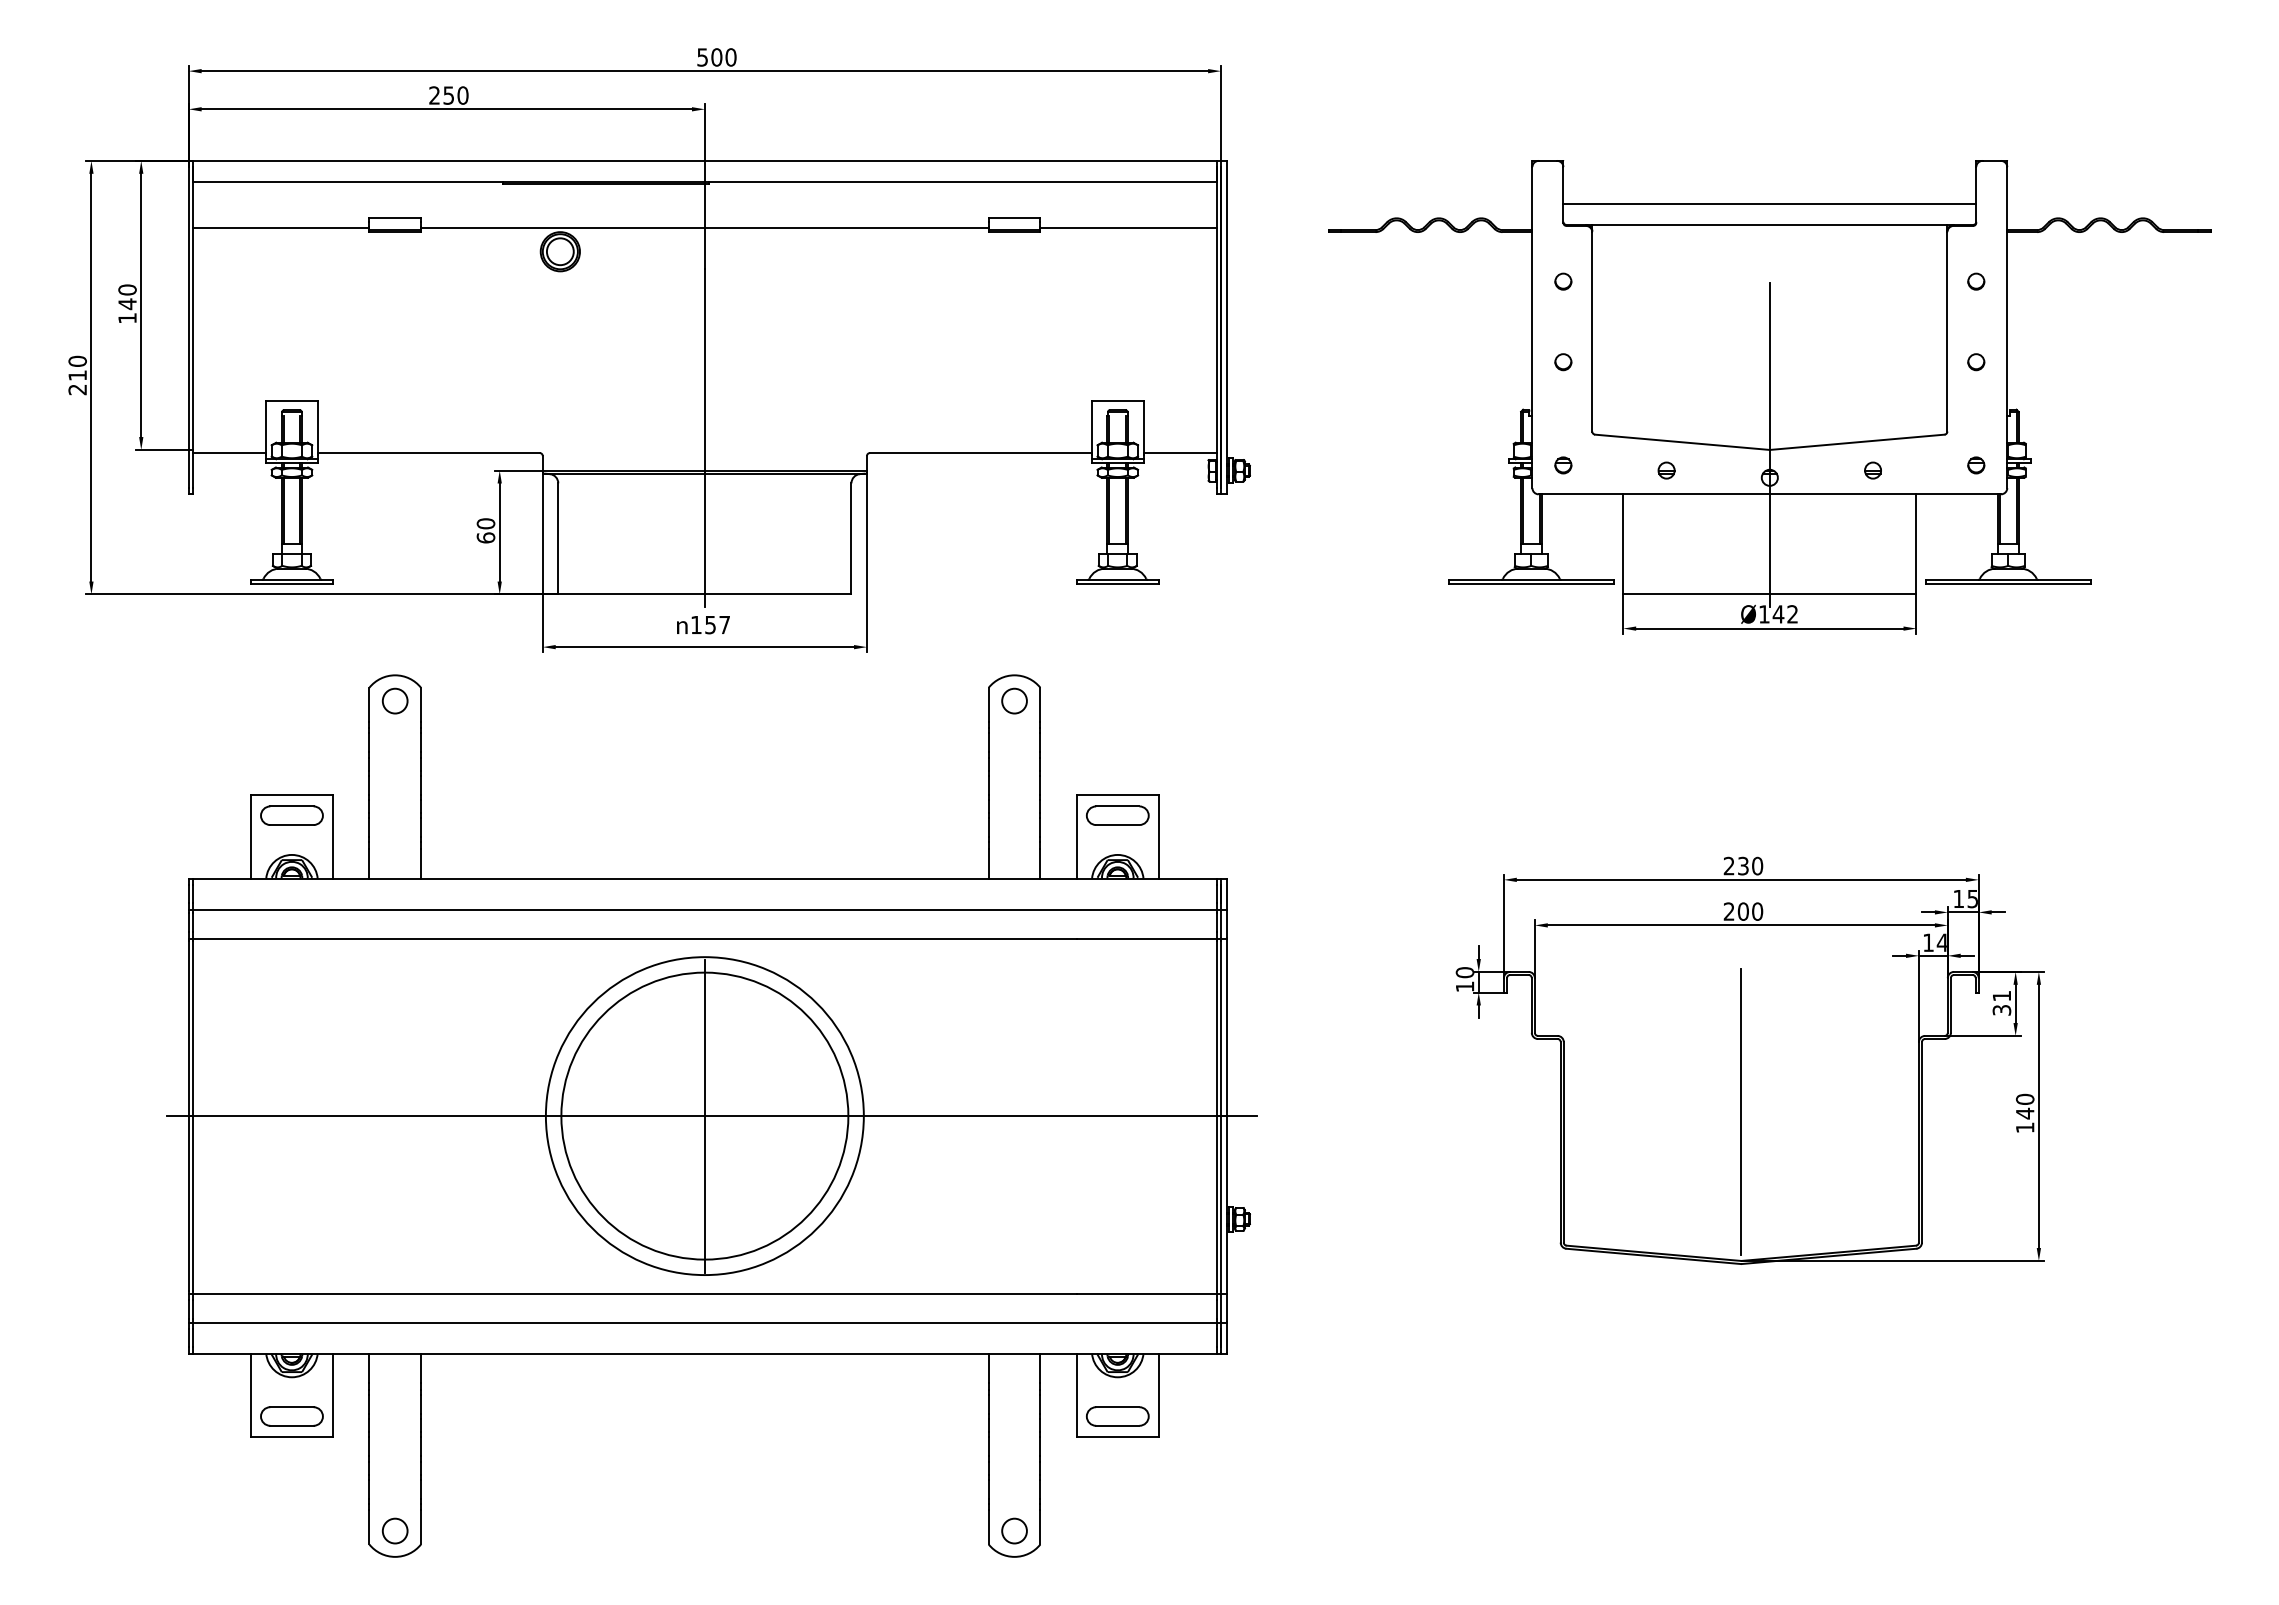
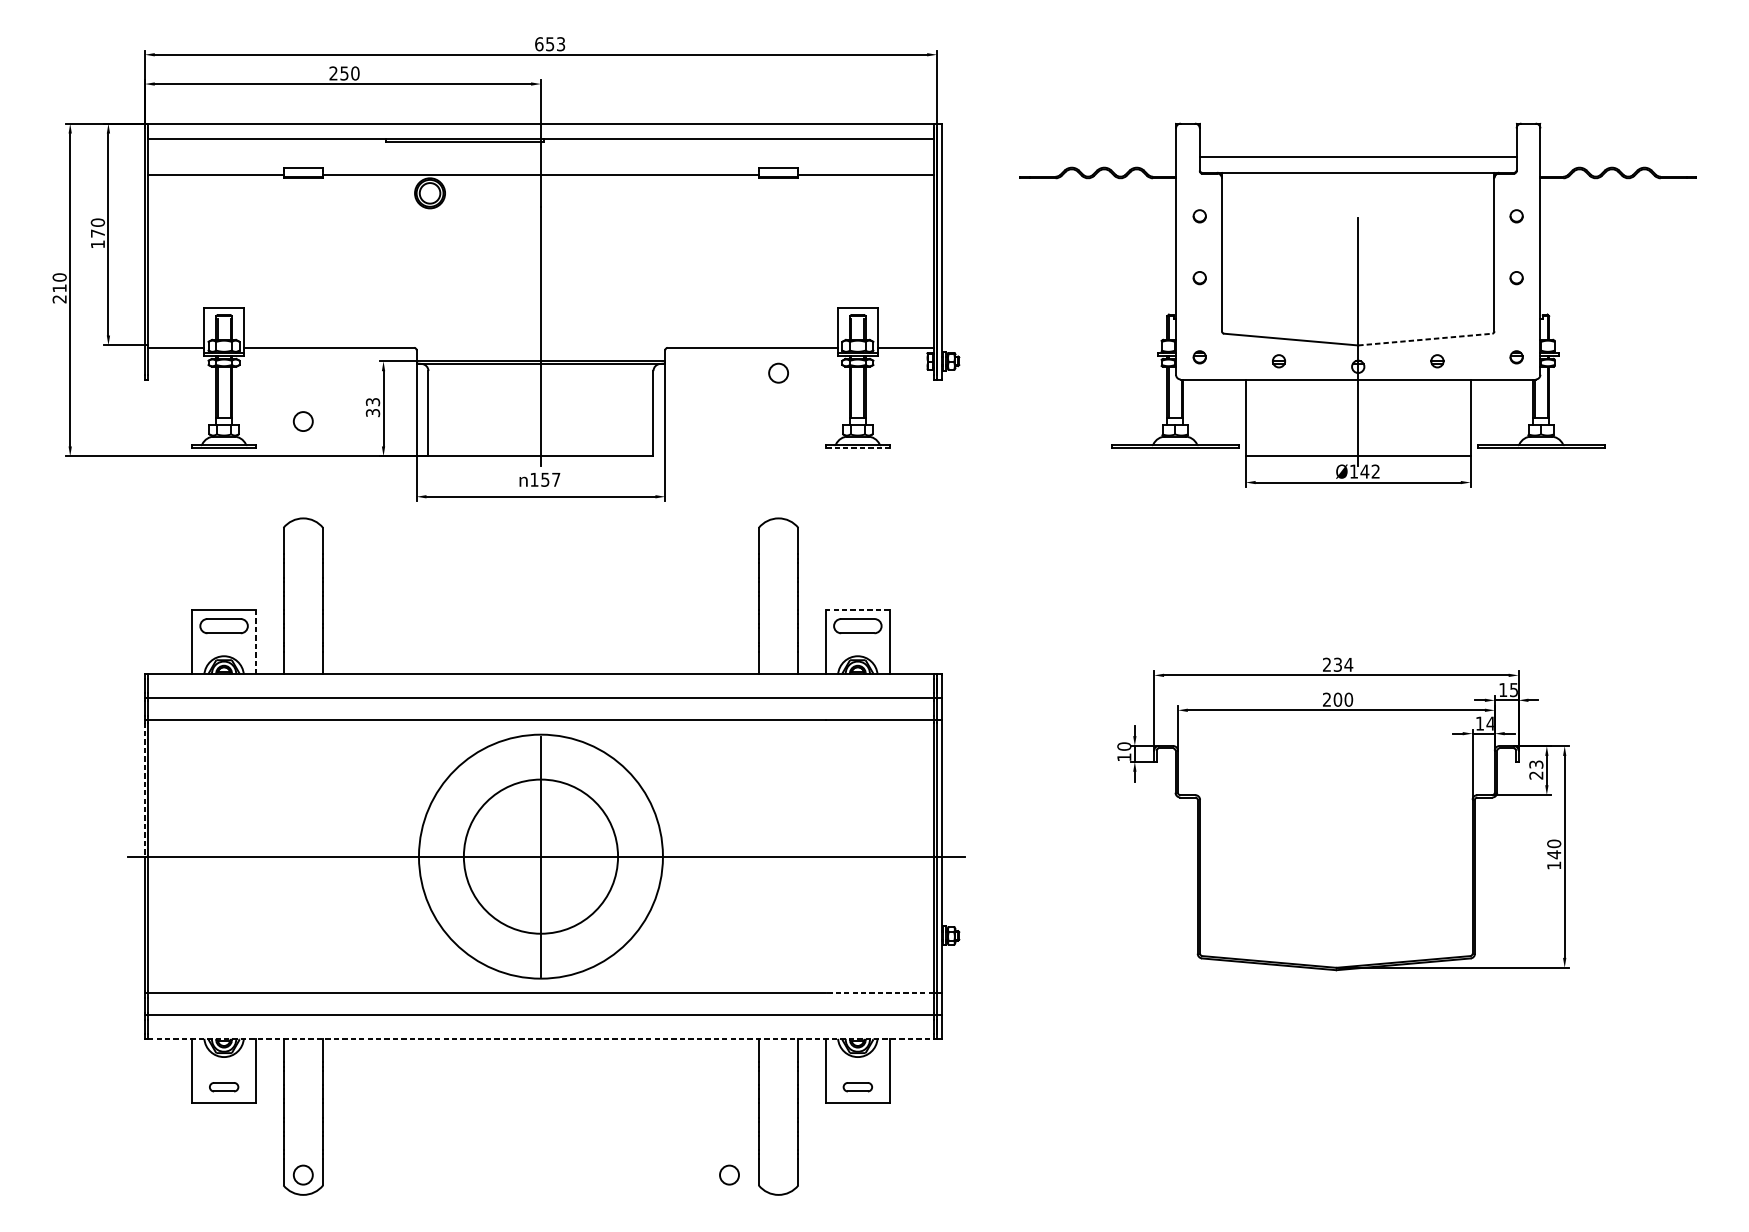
text: (716, 57) -> (549, 44), 500 -> 653
text: (127, 304) -> (97, 233), 140 -> 170
line: (1857, 442) -> (1425, 339), solid -> dashed
text: (485, 530) -> (372, 407), 60 -> 33
line: (1118, 584) -> (858, 448), solid -> dashed
circle: (394, 700) -> (302, 421), moved
circle: (1014, 700) -> (778, 372), moved
line: (1117, 795) -> (857, 610), solid -> dashed
line: (333, 836) -> (255, 642), solid -> dashed
text: (1757, 865) -> (1348, 664), 230 -> 234
text: (2001, 1002) -> (1535, 769), 31 -> 23
line: (188, 1029) -> (144, 790), solid -> dashed
line: (1741, 1111) -> (1336, 853), removed
circle: (704, 1115) -> (540, 856), size x0.7
line: (1146, 1293) -> (879, 992), solid -> dashed
line: (705, 1353) -> (541, 1038), solid -> dashed
part: (291, 1416) -> (223, 1087), size x0.6
part: (1117, 1416) -> (857, 1087), size x0.6
circle: (1014, 1530) -> (729, 1174), moved

